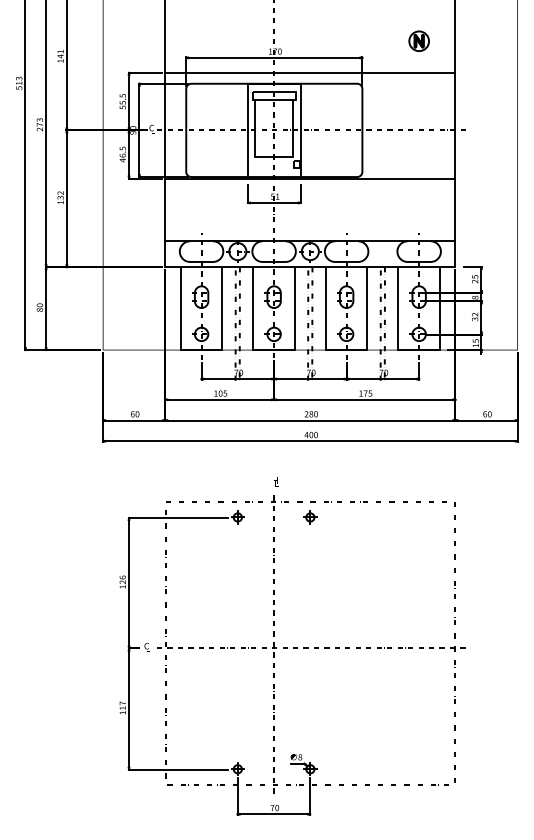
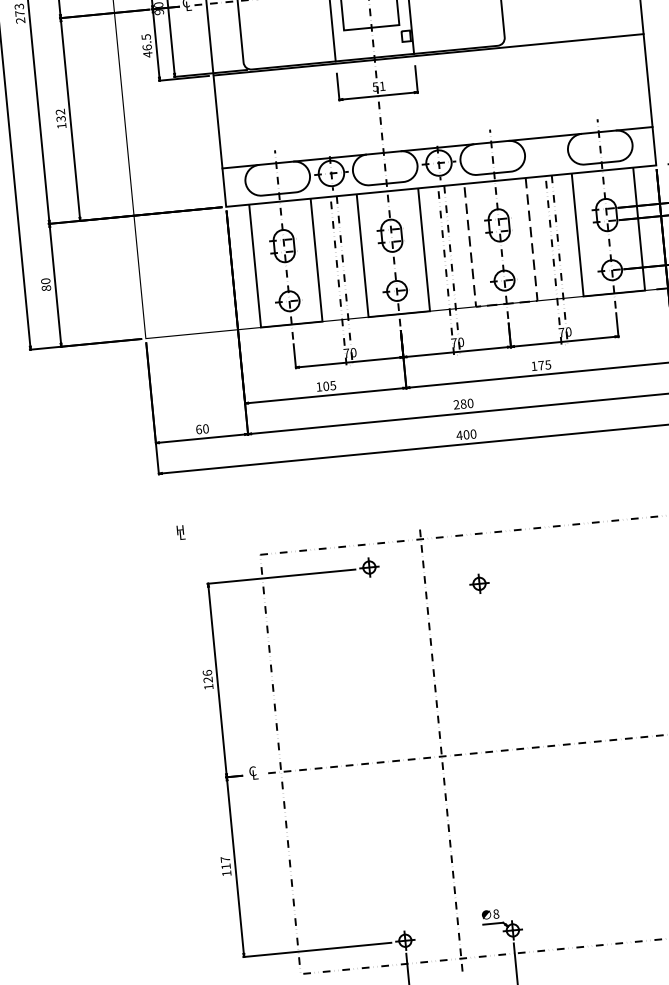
line: (346, 350) -> (506, 304), solid -> dashed
text: (276, 481) -> (181, 531), moved
part: (310, 517) -> (479, 583), moved

